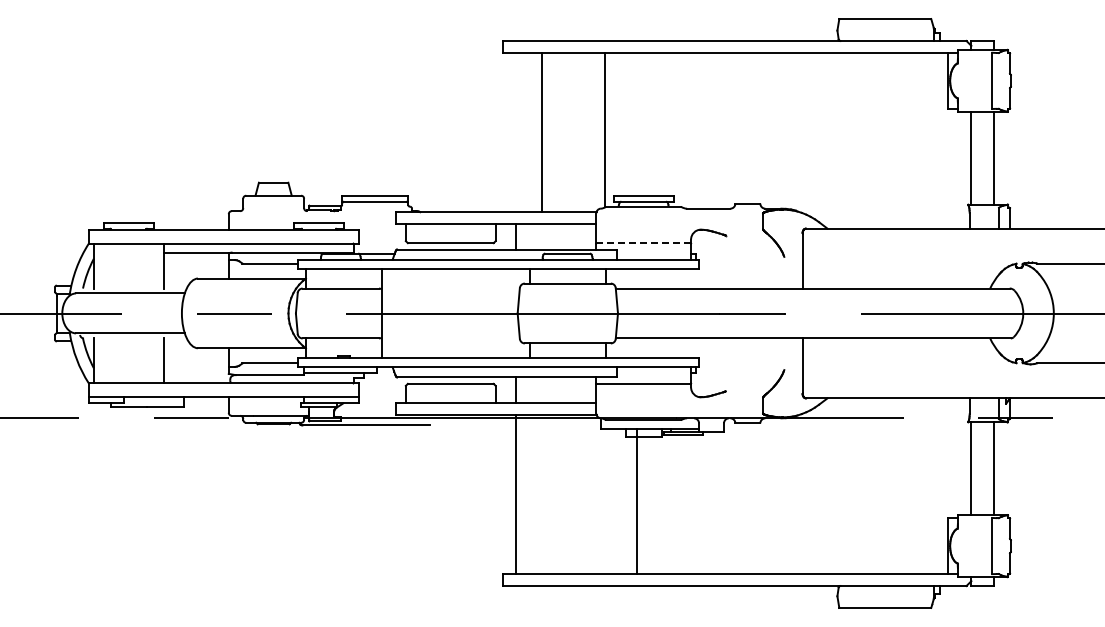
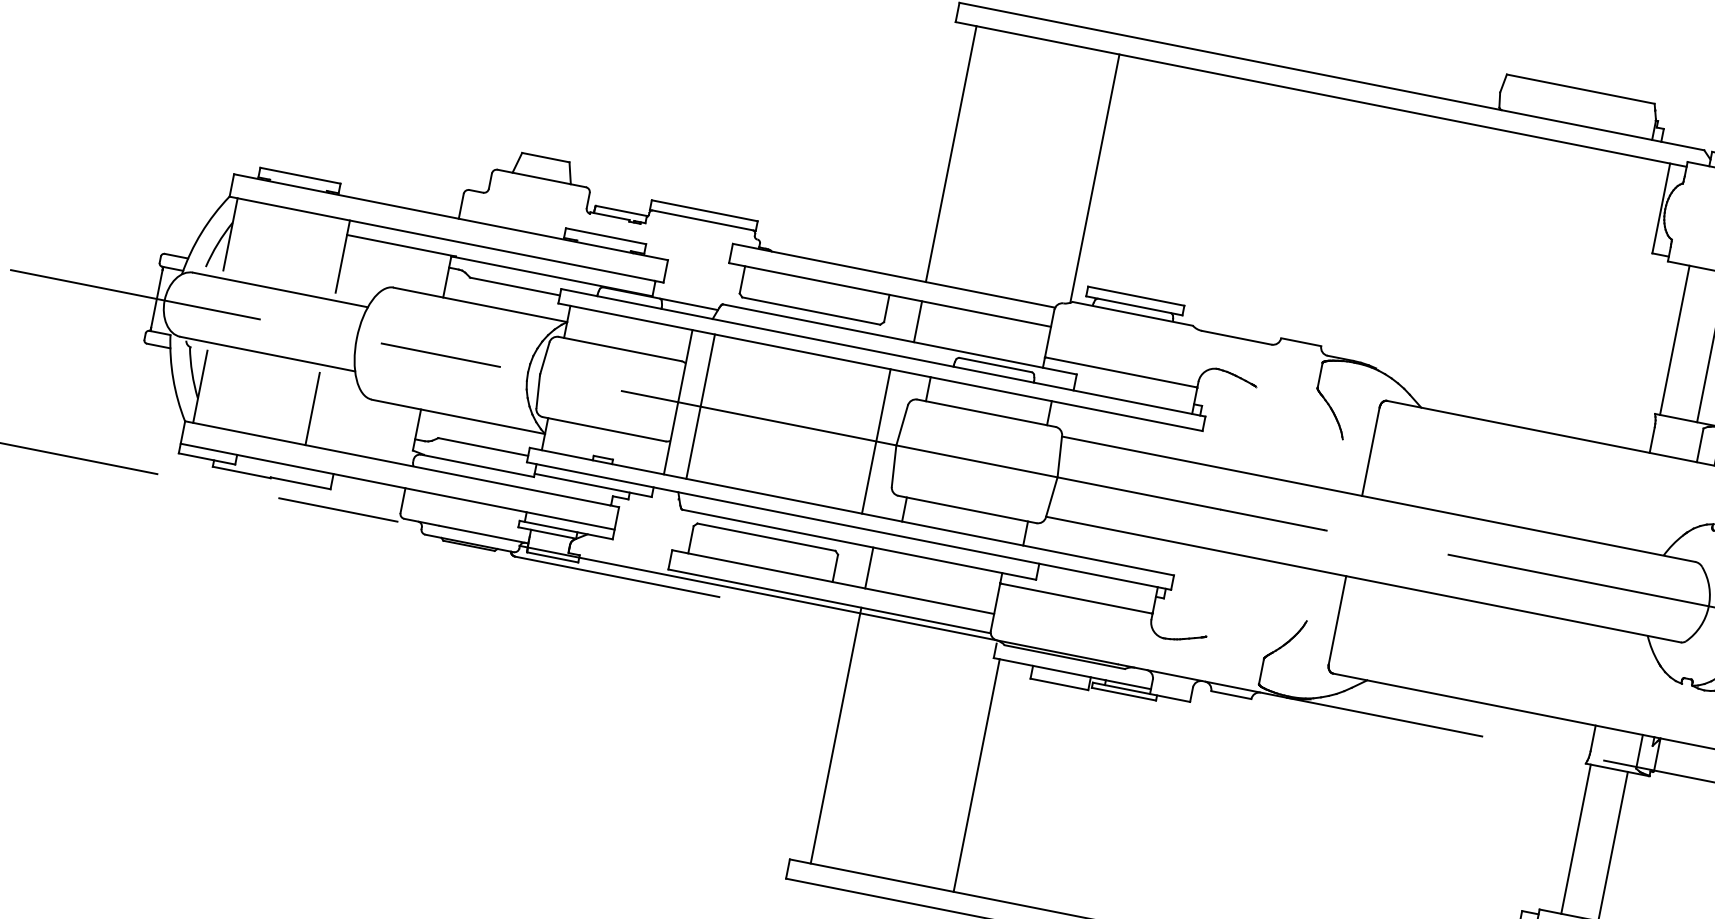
line: (541, 132) -> (950, 153), moved
line: (643, 243) -> (1120, 372), dashed -> solid
line: (395, 313) -> (700, 406), added
line: (505, 313) -> (876, 441), added
line: (636, 501) -> (976, 775), moved

